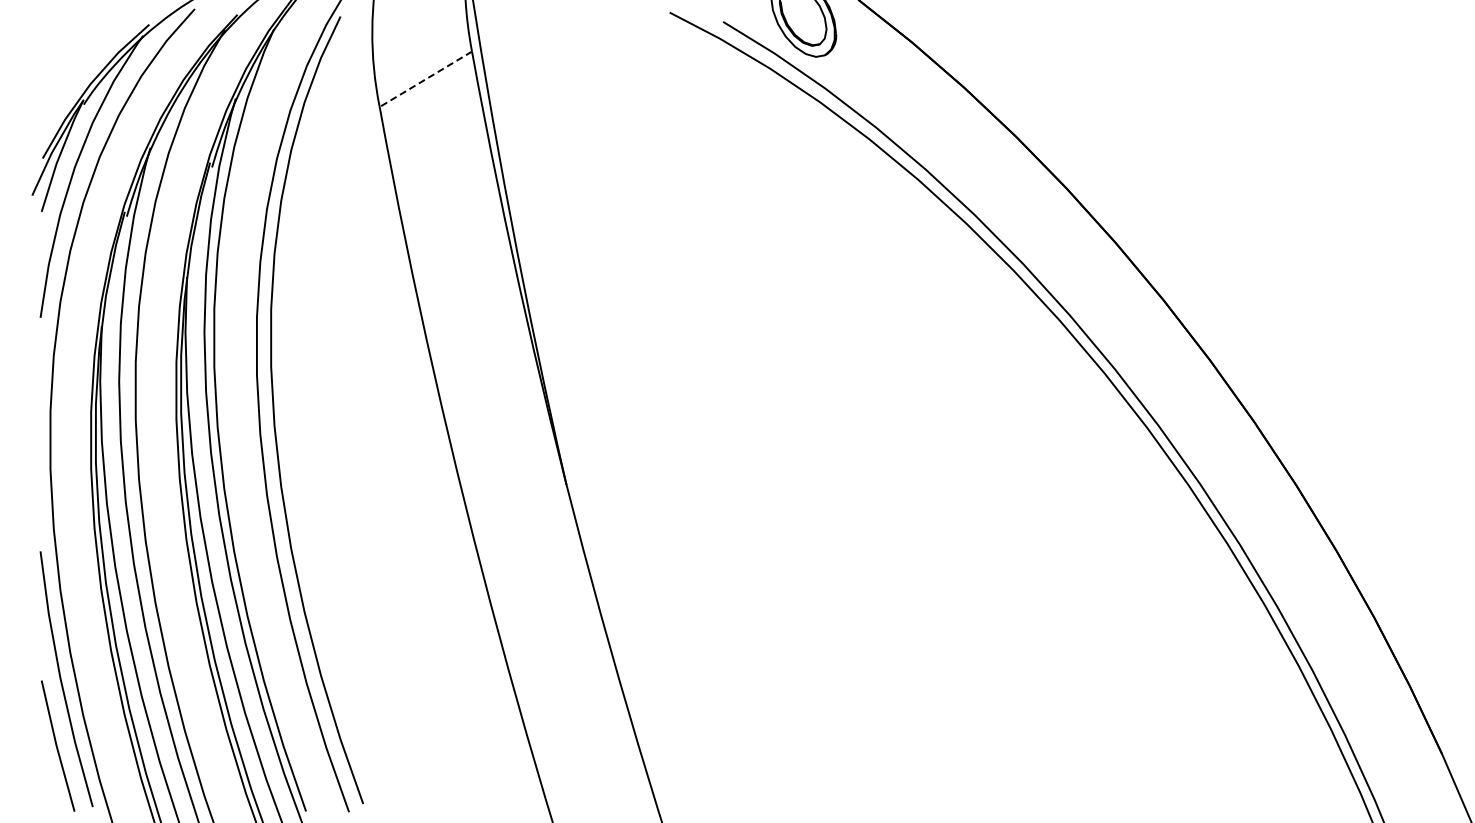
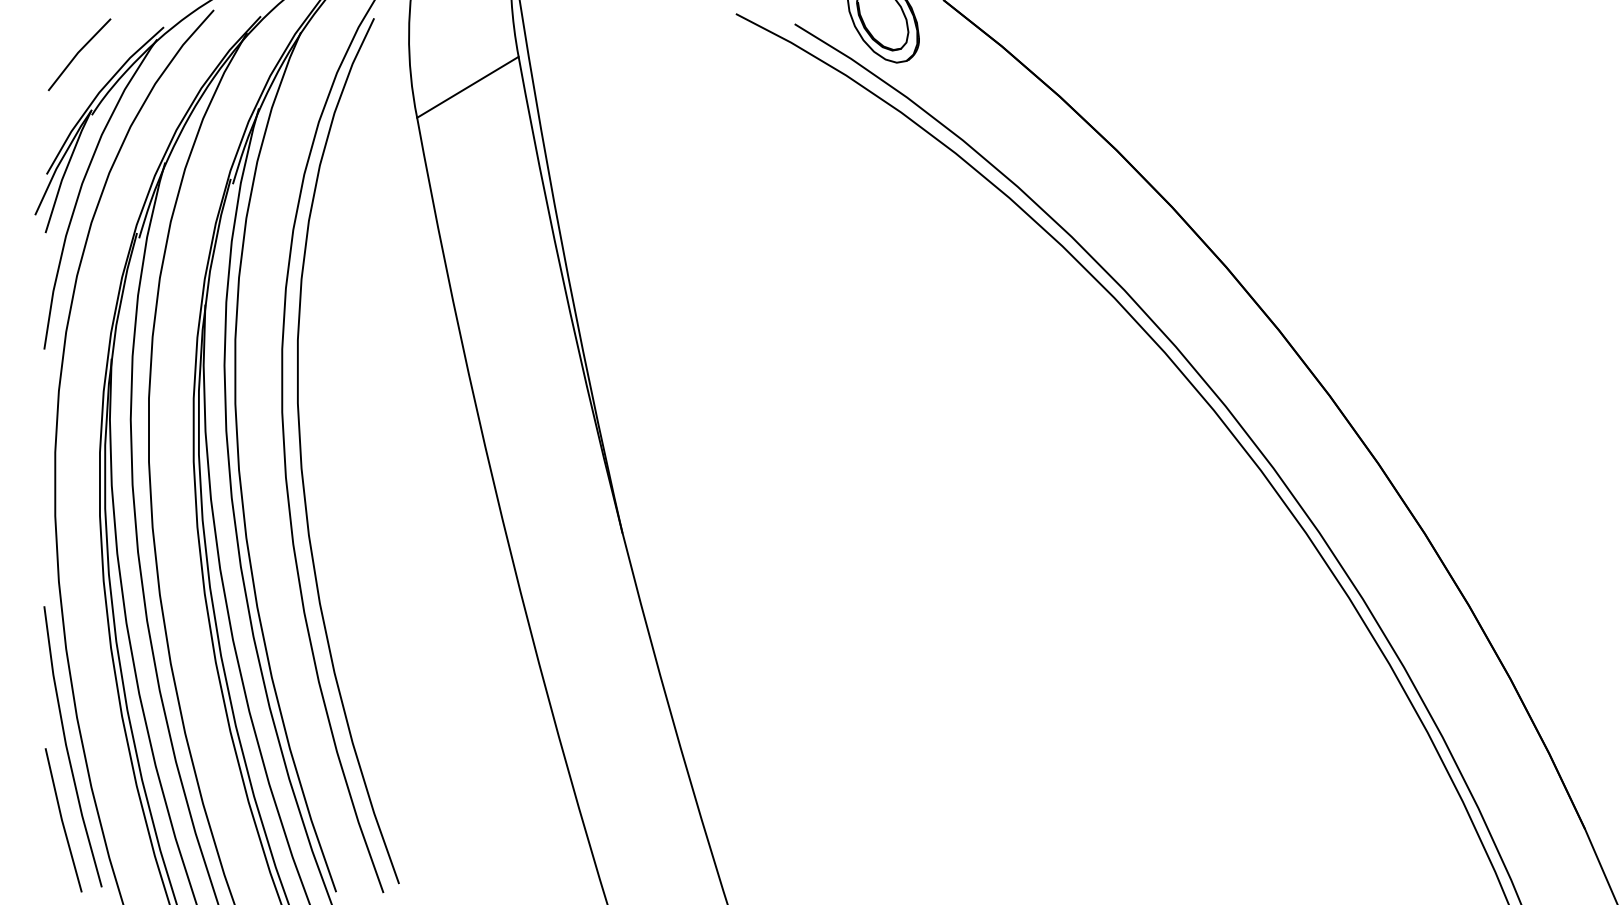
line: (72, 48) -> (79, 53), added
line: (425, 79) -> (467, 87), dashed -> solid

